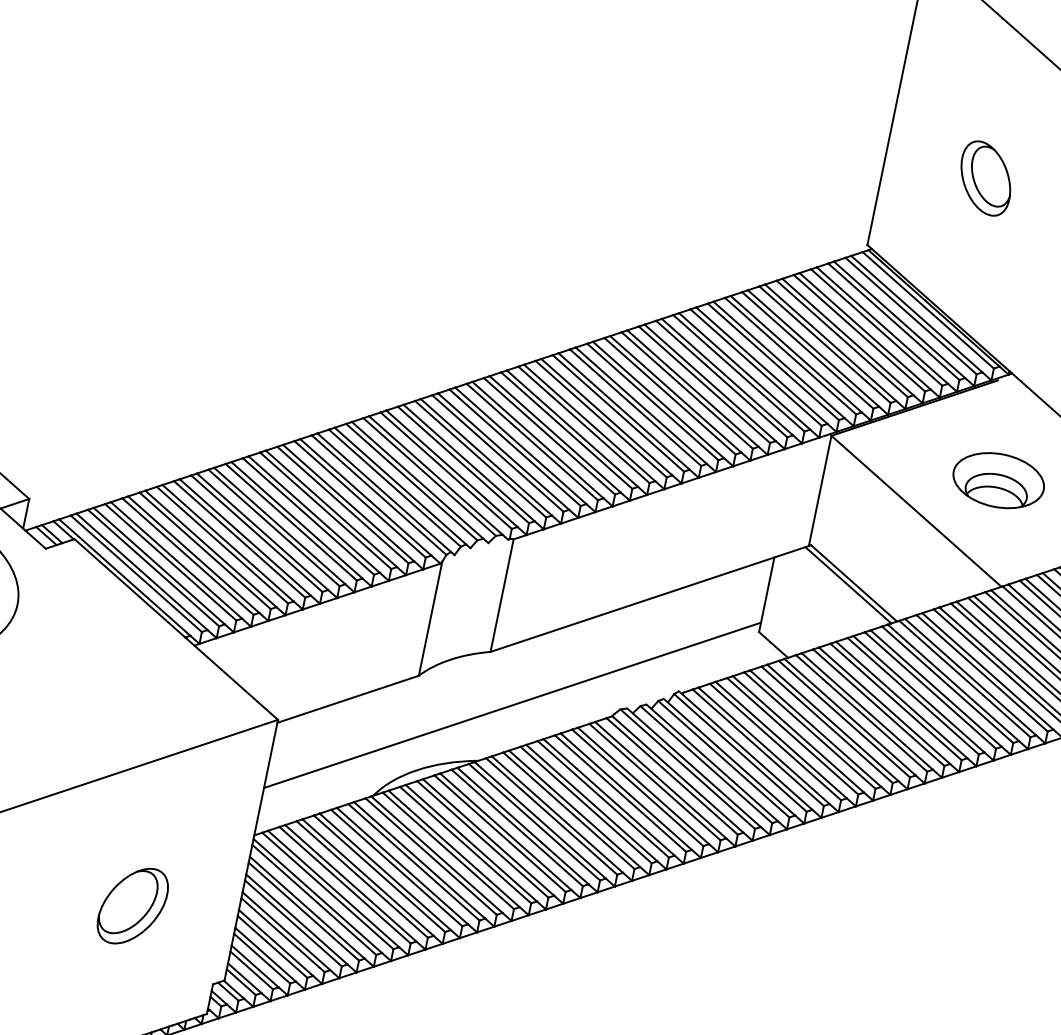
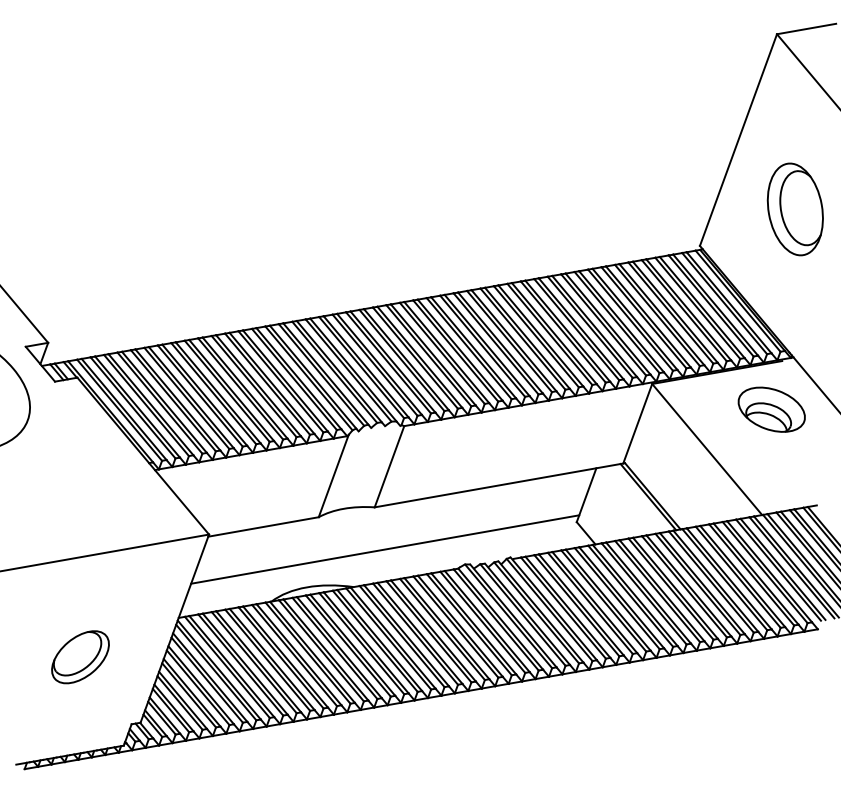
part: (985, 178) -> (795, 209), size x1.6
part: (998, 480) -> (771, 409), moved

